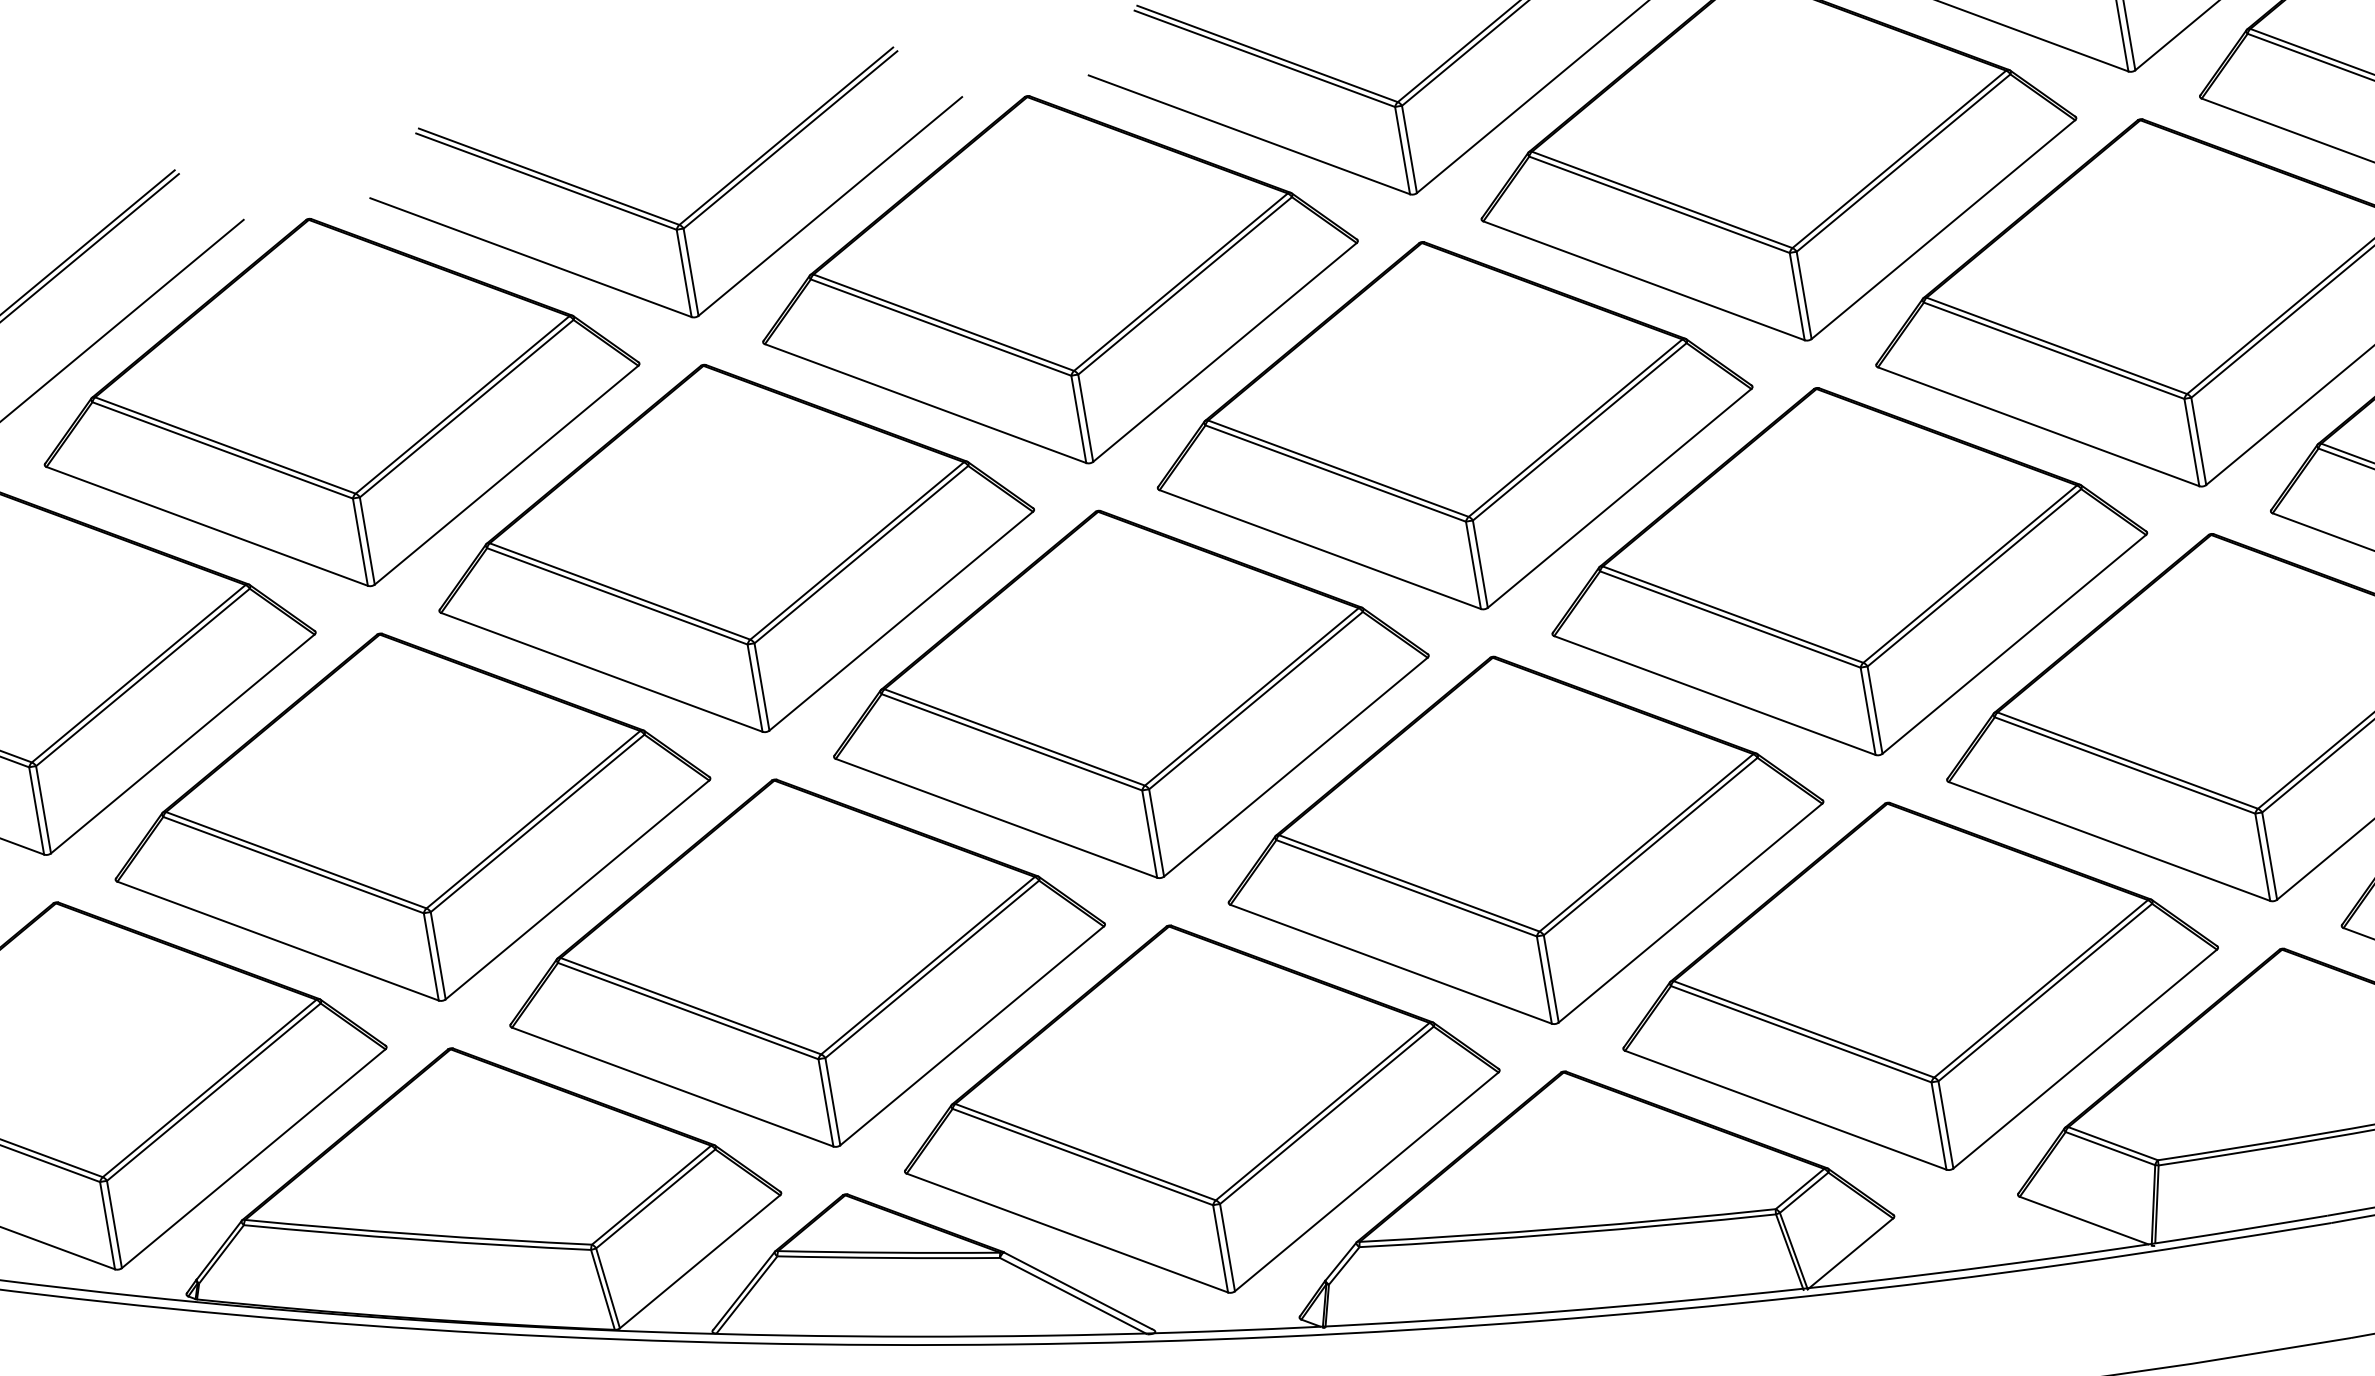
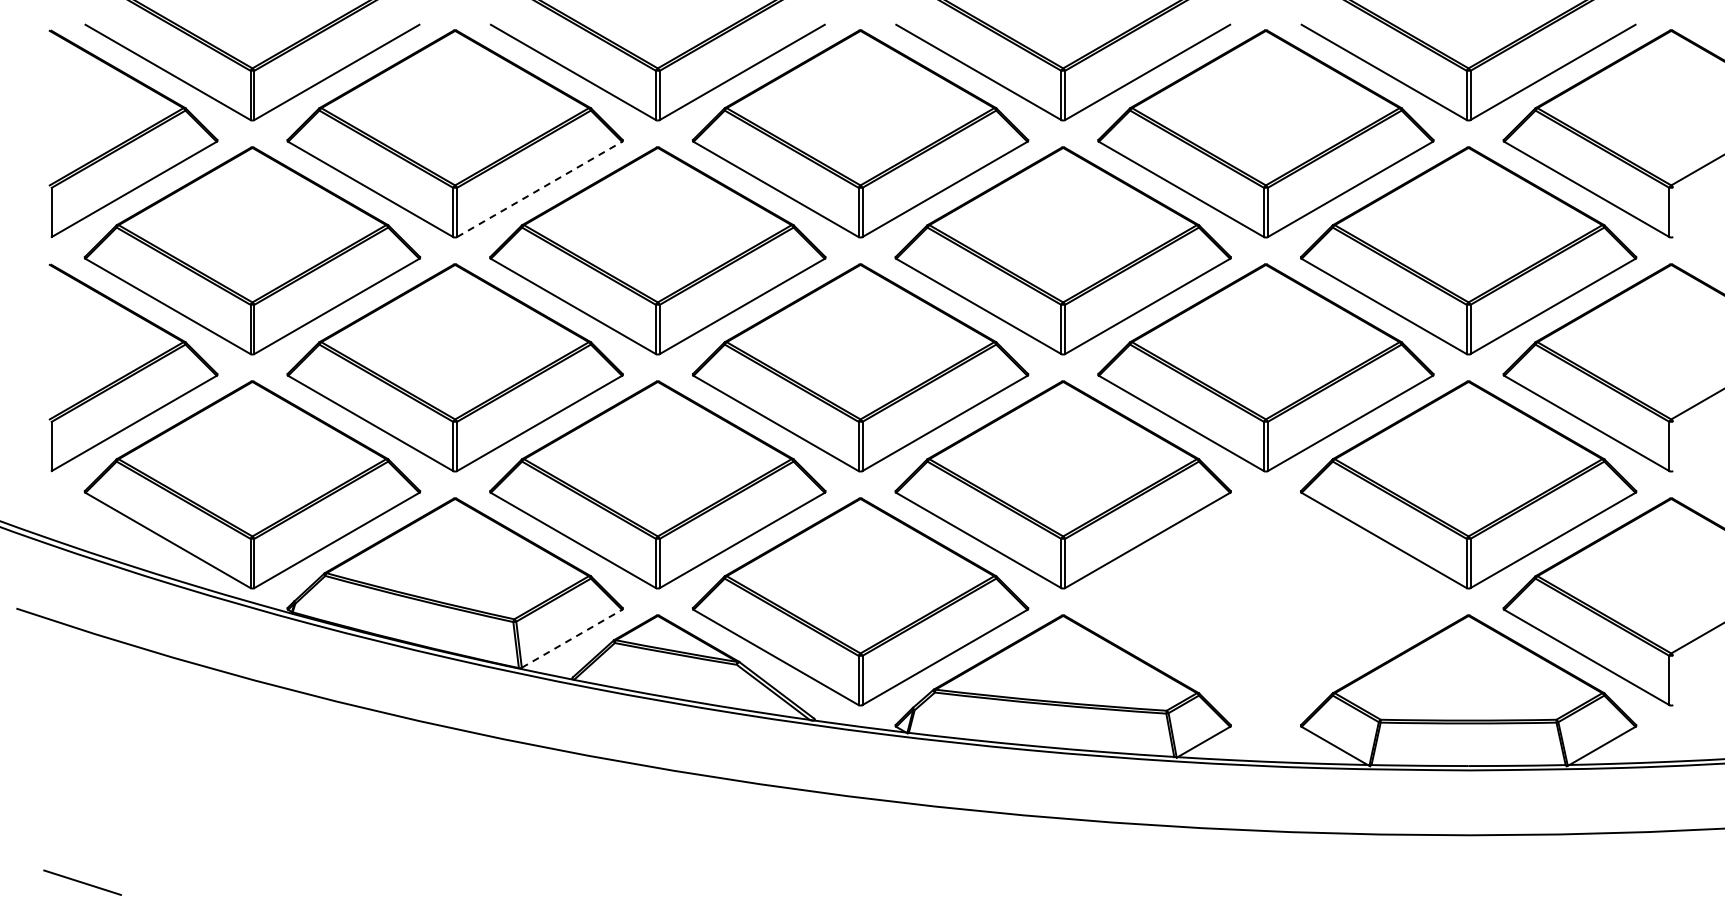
line: (508, 475) -> (540, 189), solid -> dashed
part: (1917, 985) -> (1265, 601), removed
line: (699, 1261) -> (571, 638), solid -> dashed

